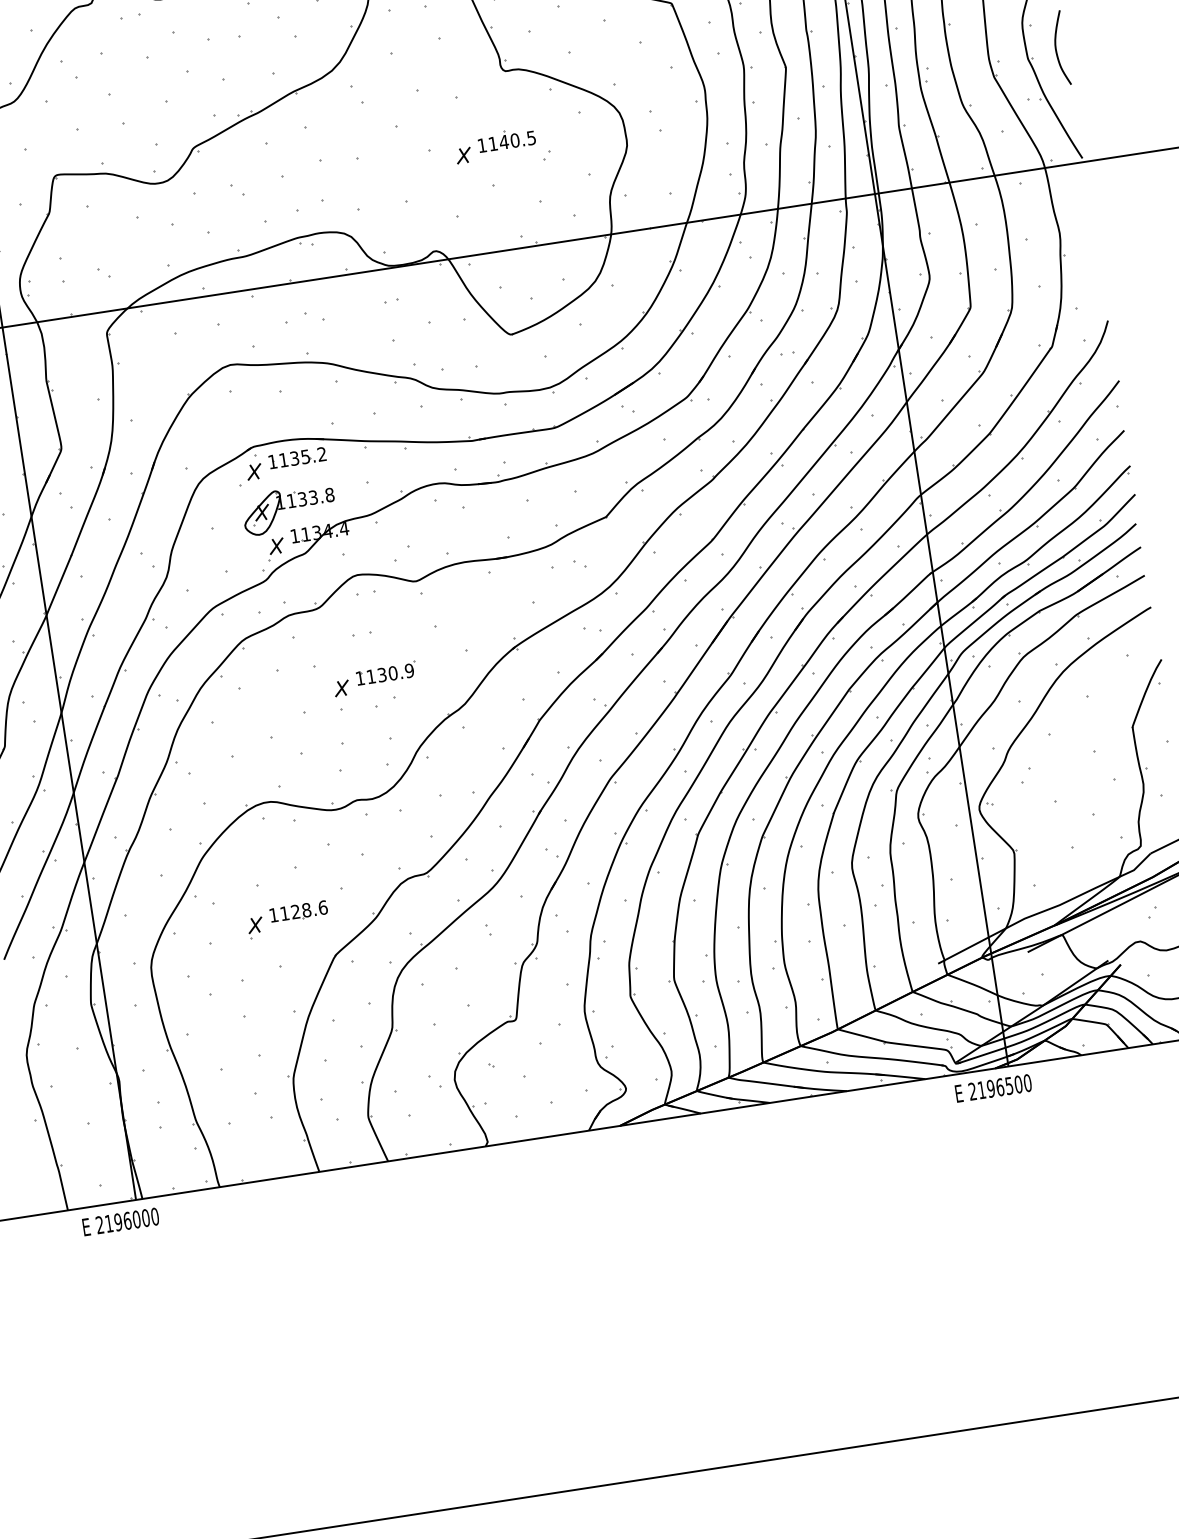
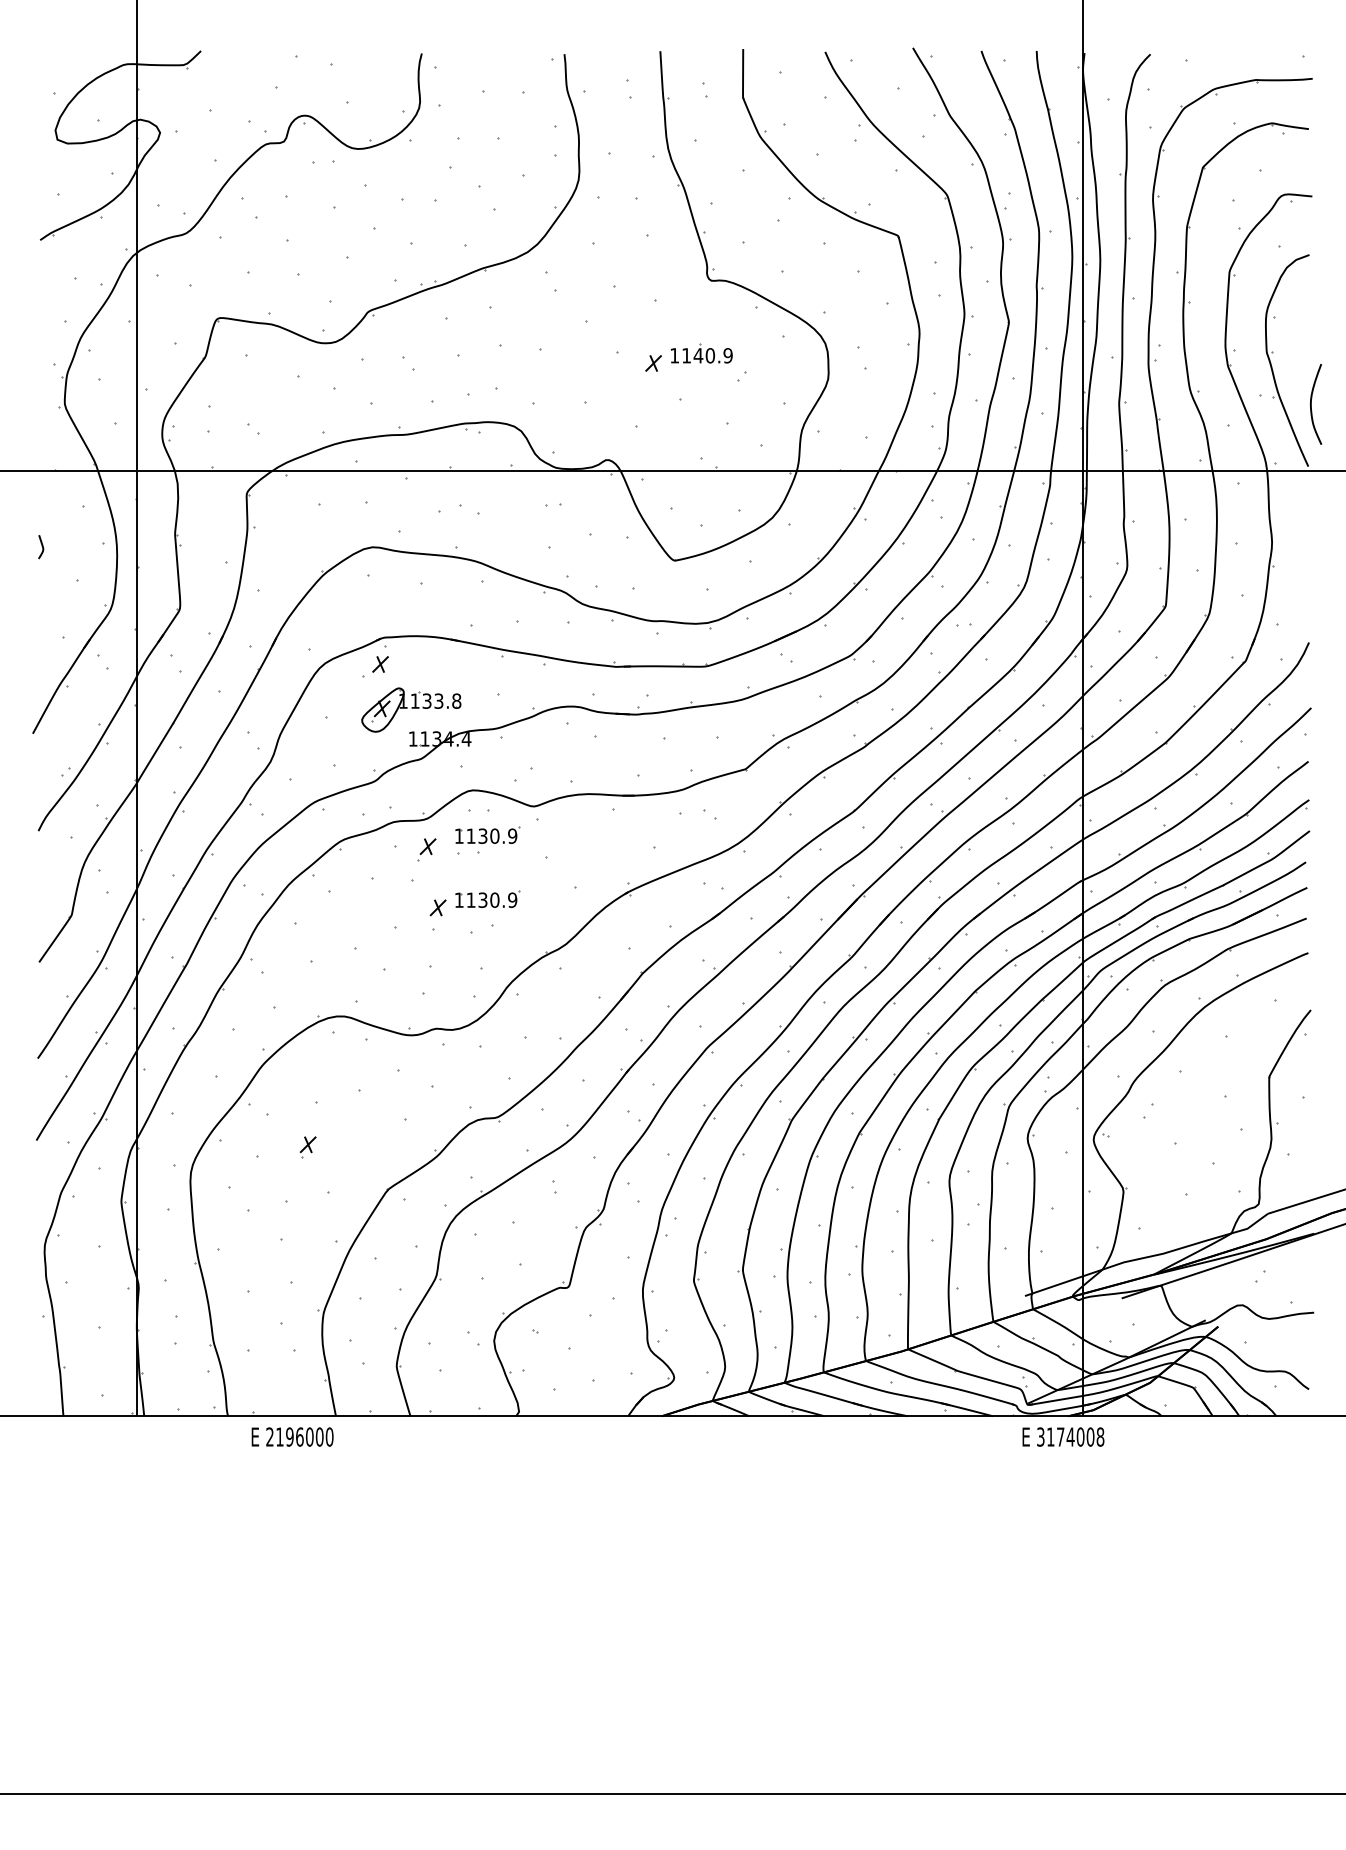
curve: (1056, 48) -> (1311, 404), moved
text: (530, 137) -> (727, 355), 1140.5 -> 1140.9
part: (297, 457) -> (428, 656), removed
part: (275, 549) -> (426, 849), moved
part: (377, 613) -> (487, 834), added
part: (298, 911) -> (356, 1137), removed
text: (999, 1086) -> (1070, 1436), 2196500 -> 3174008
text: (120, 1221) -> (292, 1436), moved

